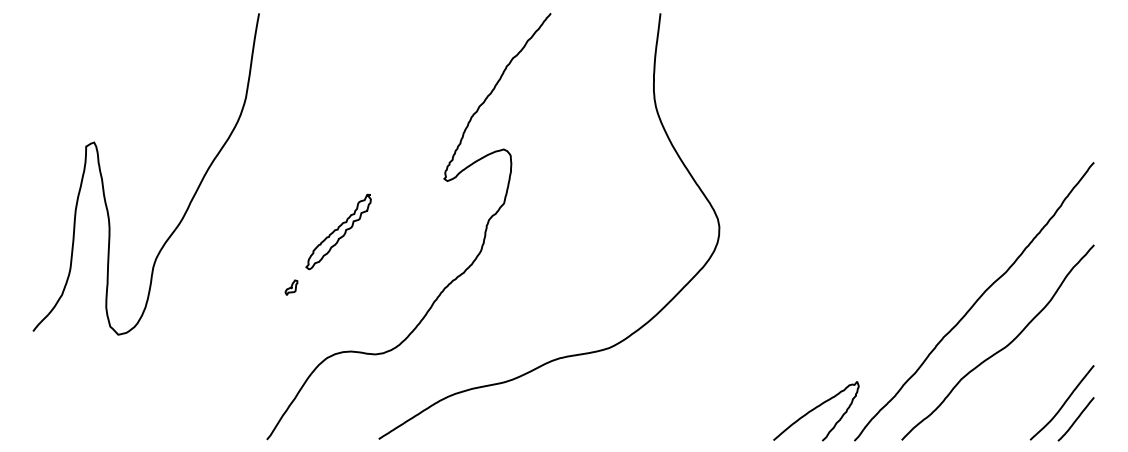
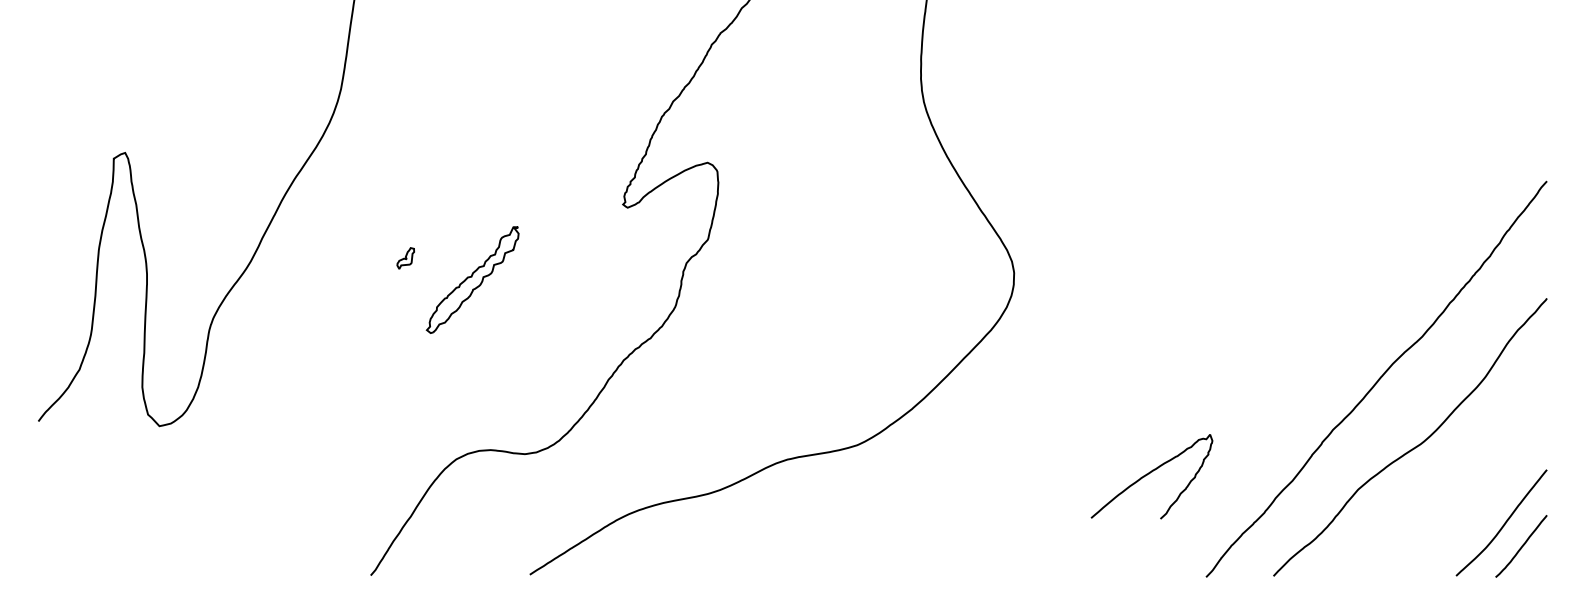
part: (291, 287) -> (405, 258), moved
curve: (815, 409) -> (1150, 474), moved

